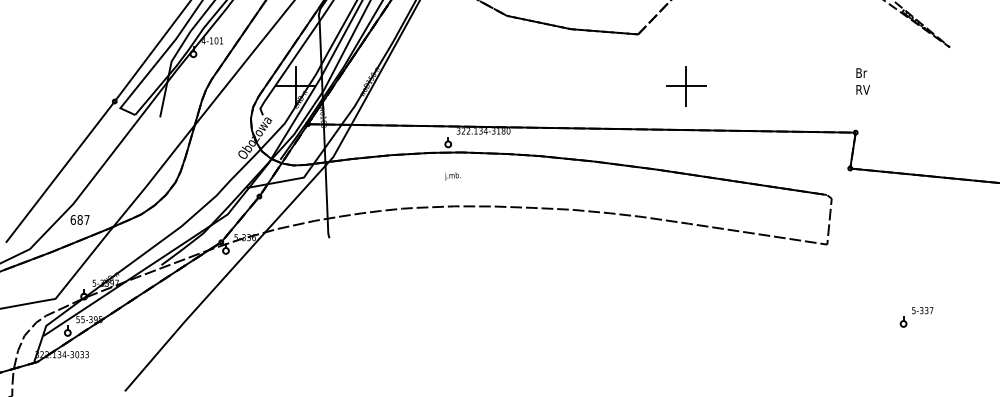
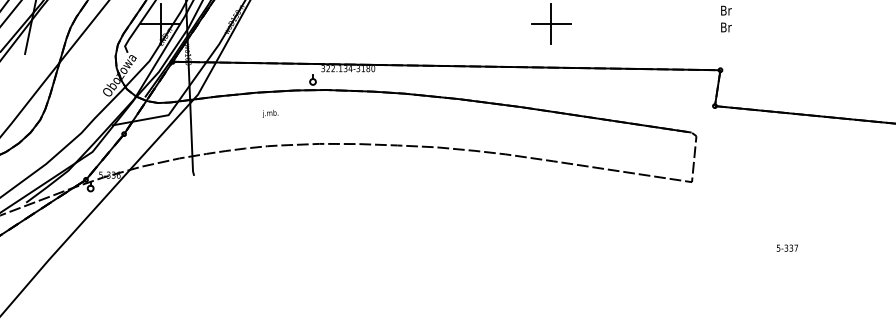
text: (863, 89) -> (728, 27), RV -> Br
text: (452, 176) -> (270, 114), moved
part: (903, 321) -> (768, 259), removed

